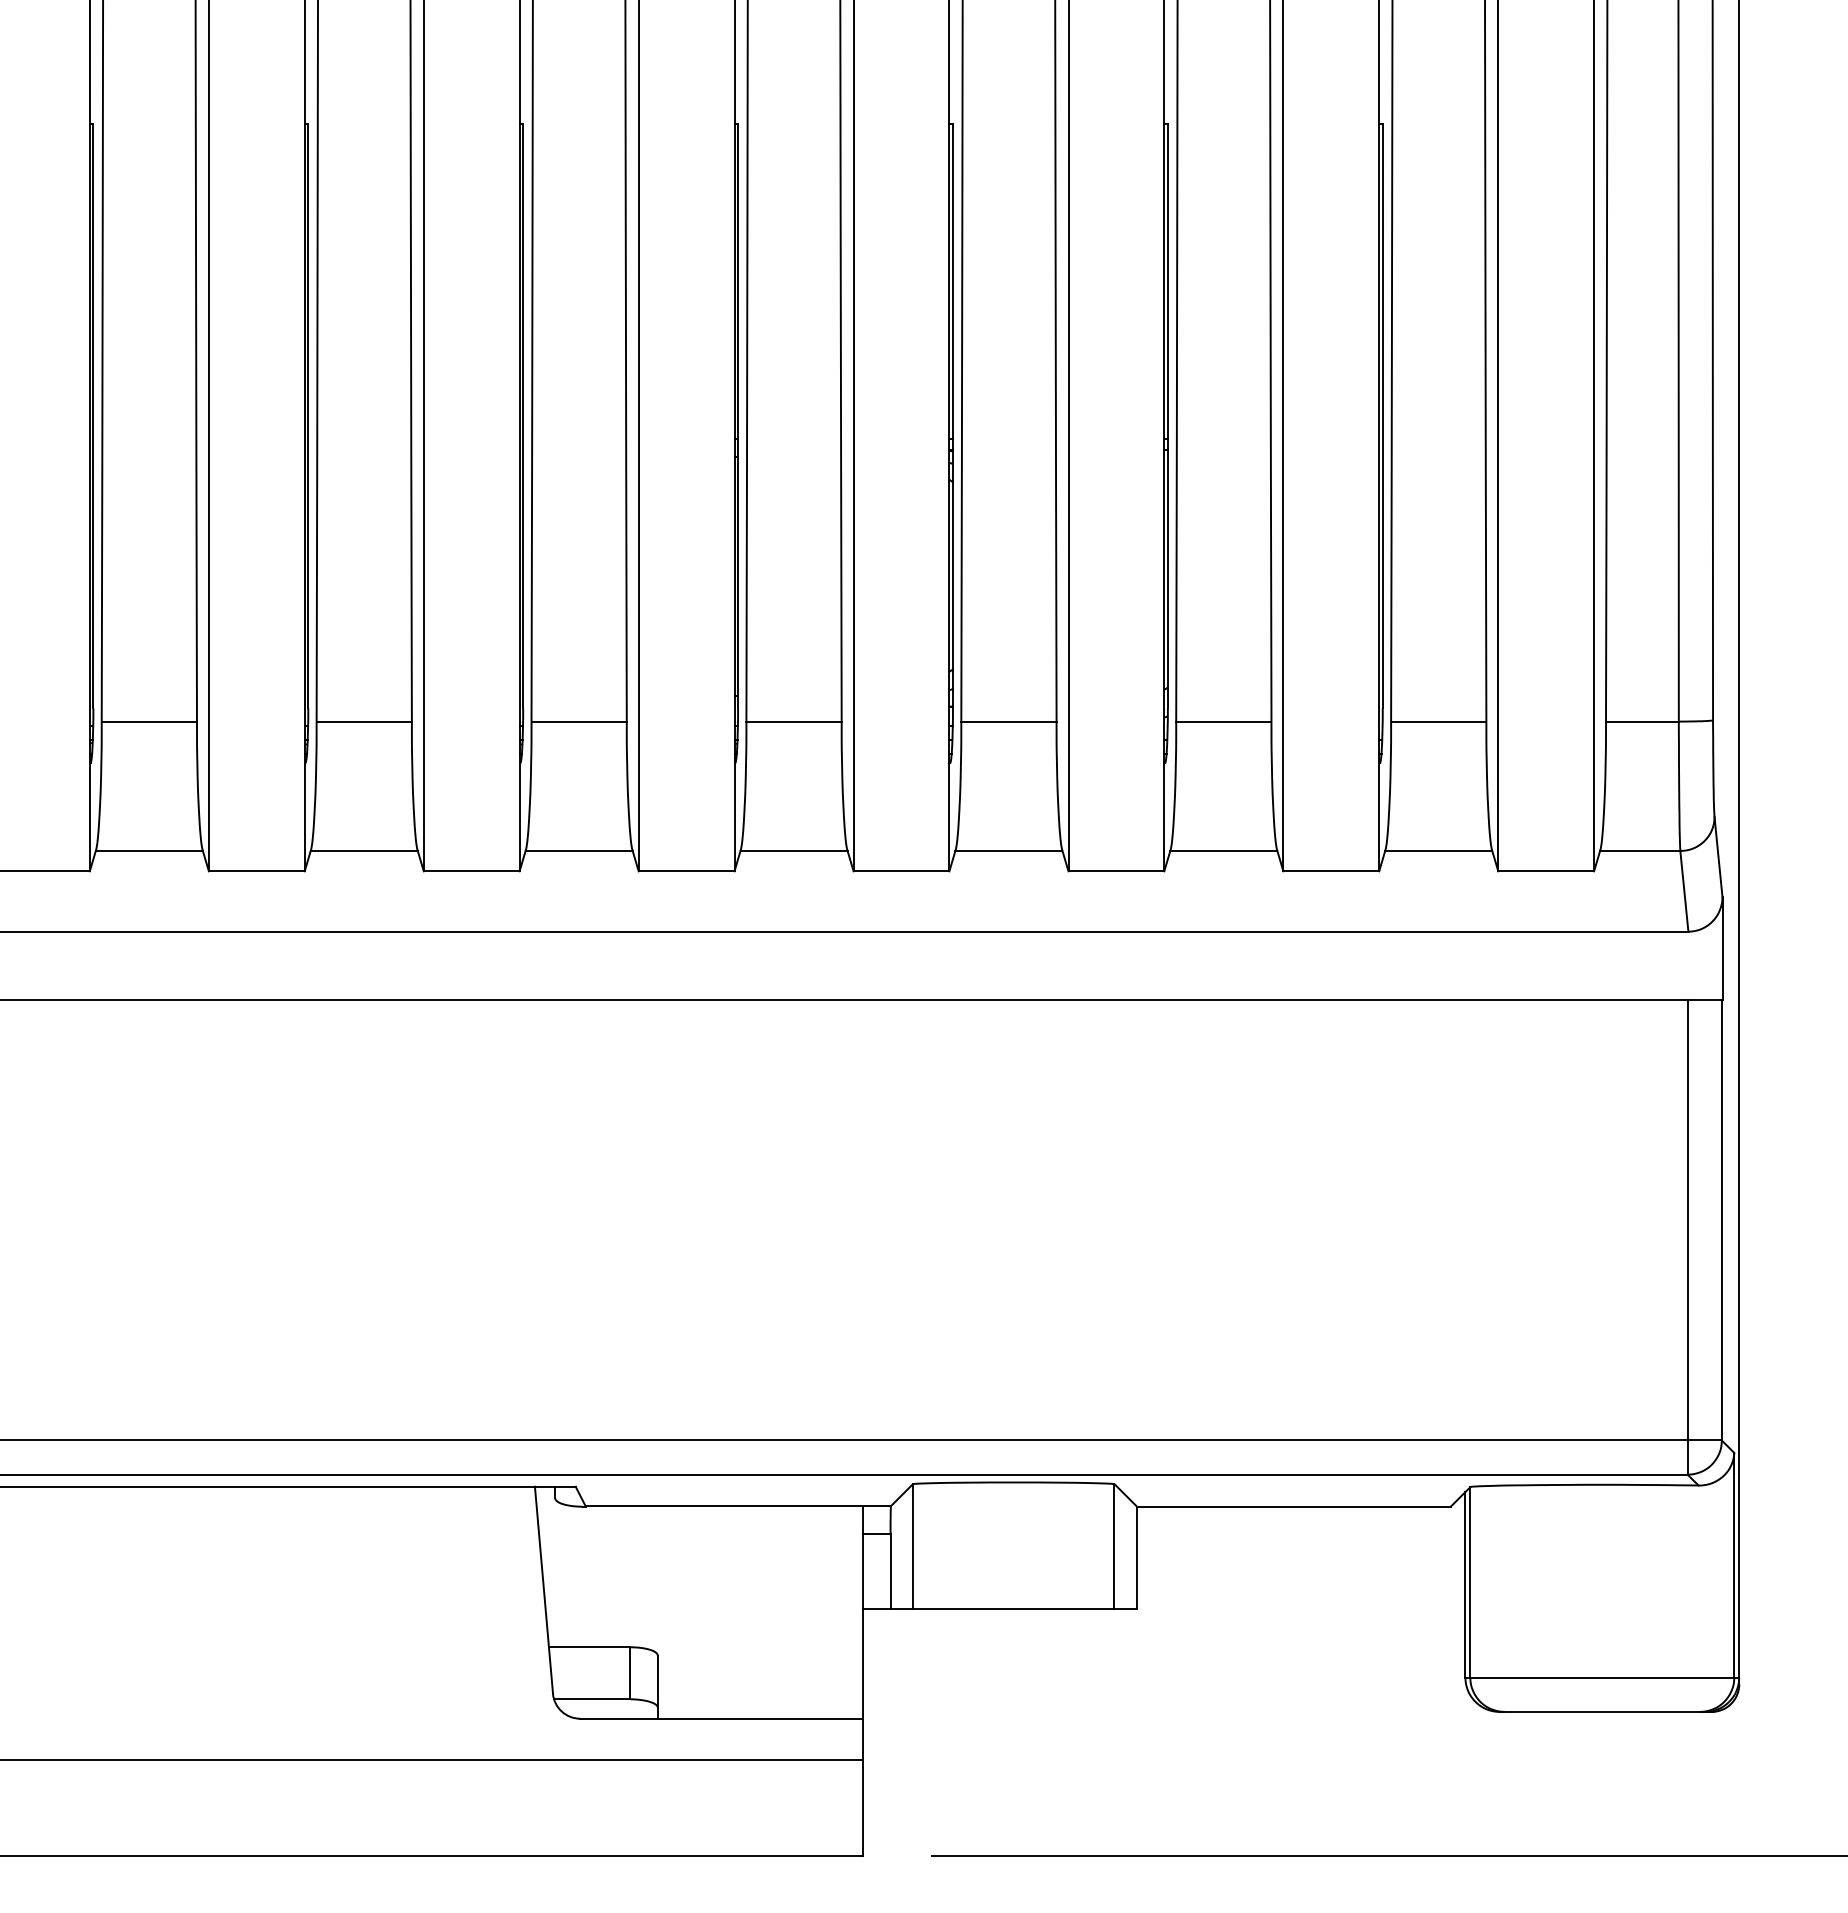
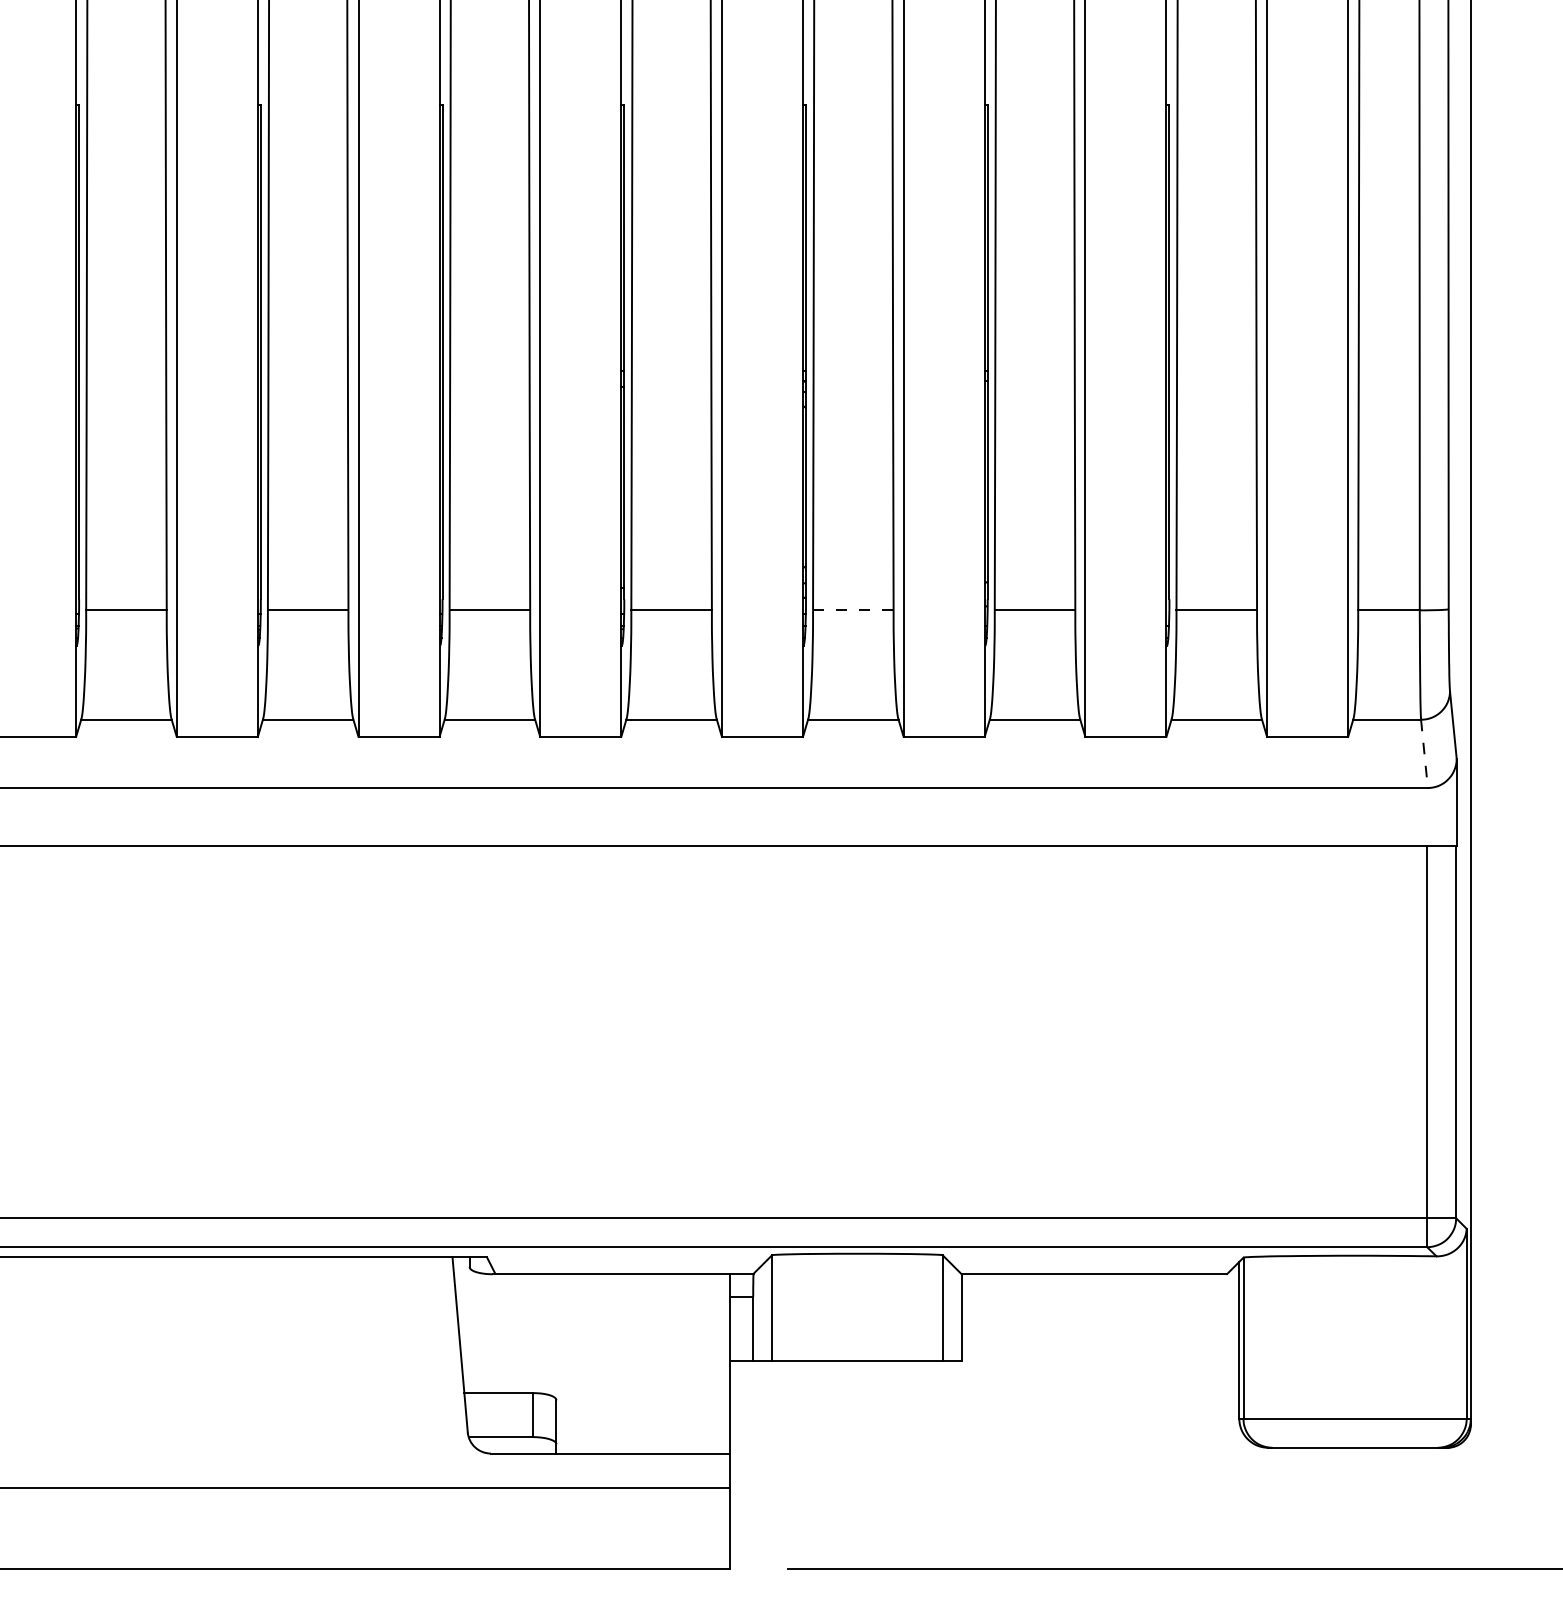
line: (1008, 721) -> (852, 610), solid -> dashed
line: (1684, 891) -> (1424, 754), solid -> dashed

